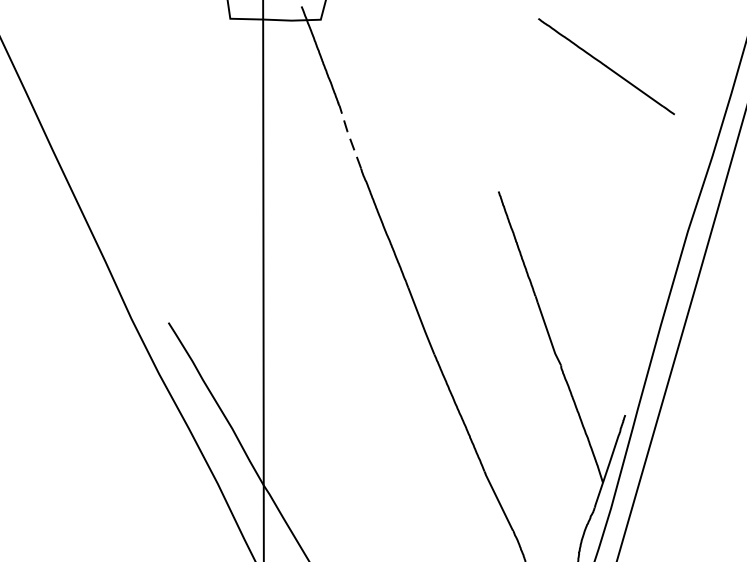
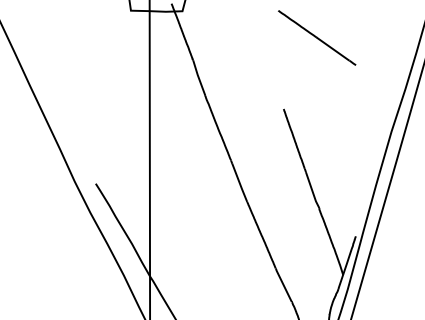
line: (607, 65) -> (317, 37), moved
line: (348, 136) -> (198, 77), dashed -> solid

